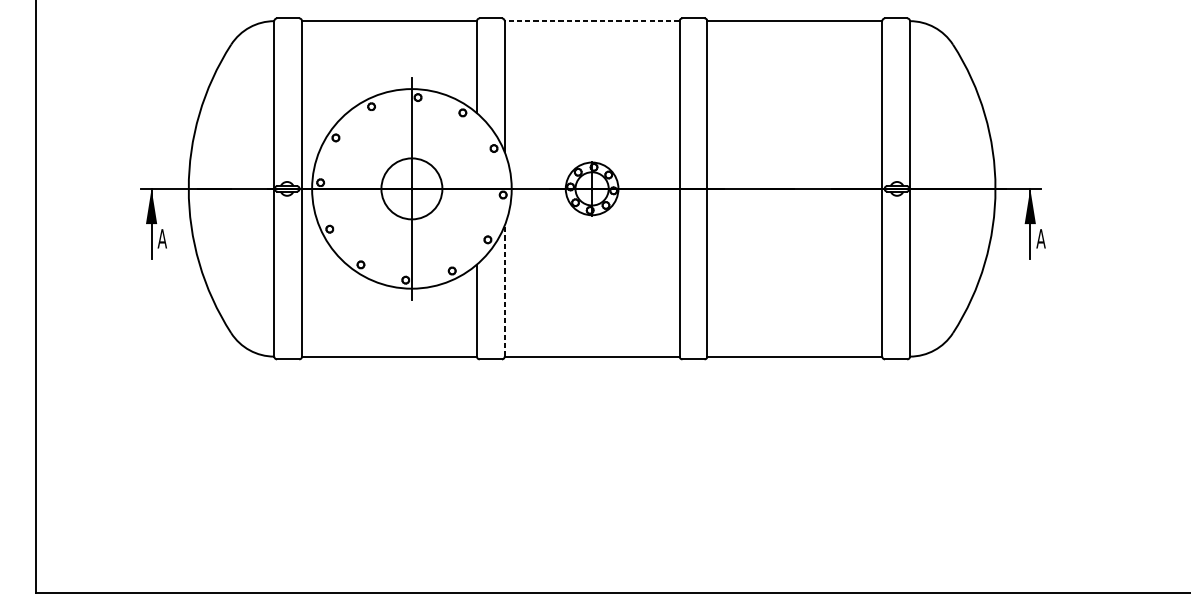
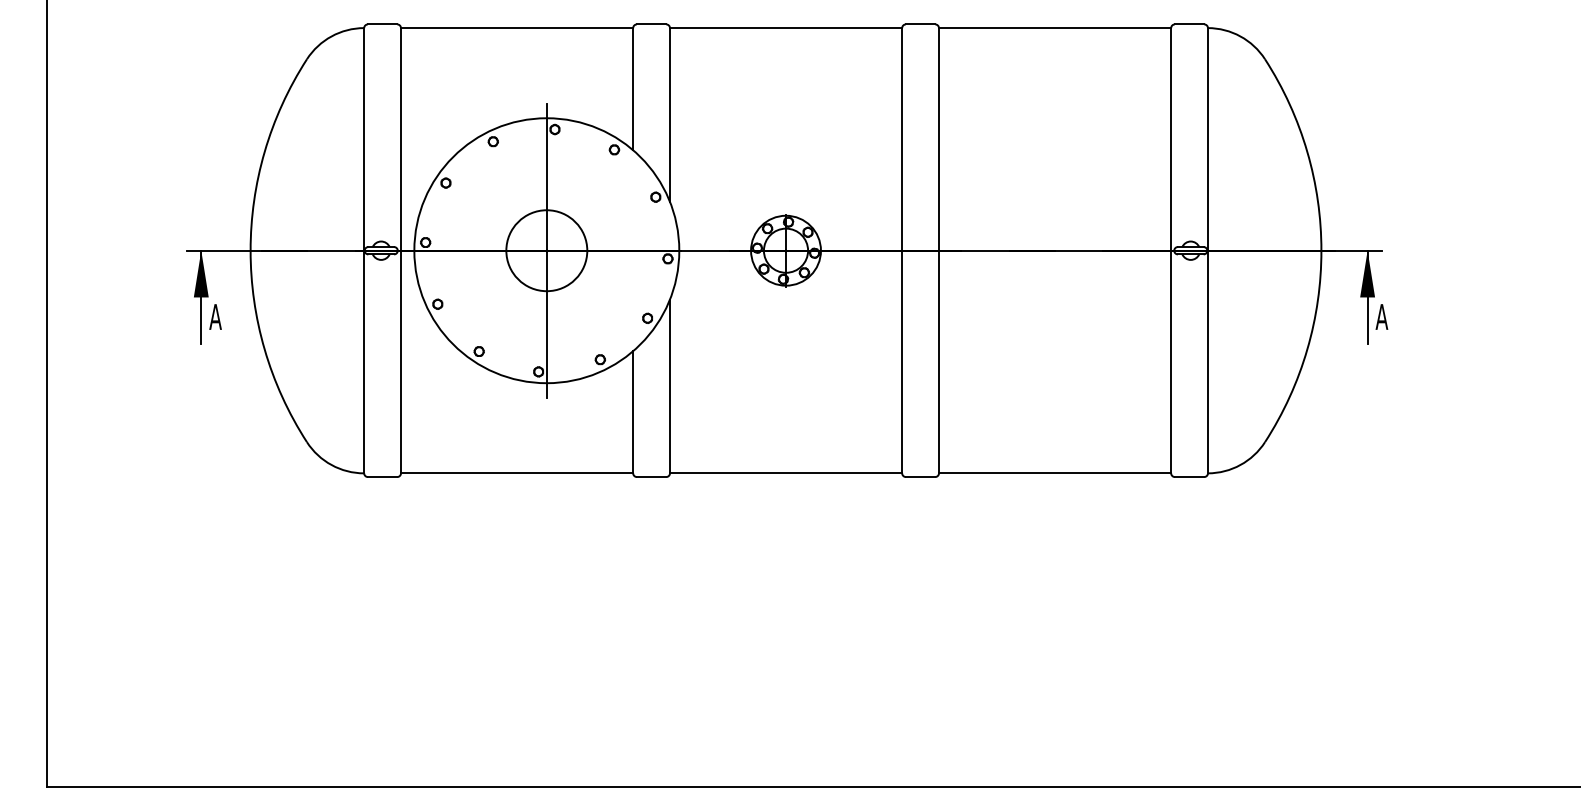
line: (591, 21) -> (785, 28), dashed -> solid
line: (504, 291) -> (669, 386), dashed -> solid

